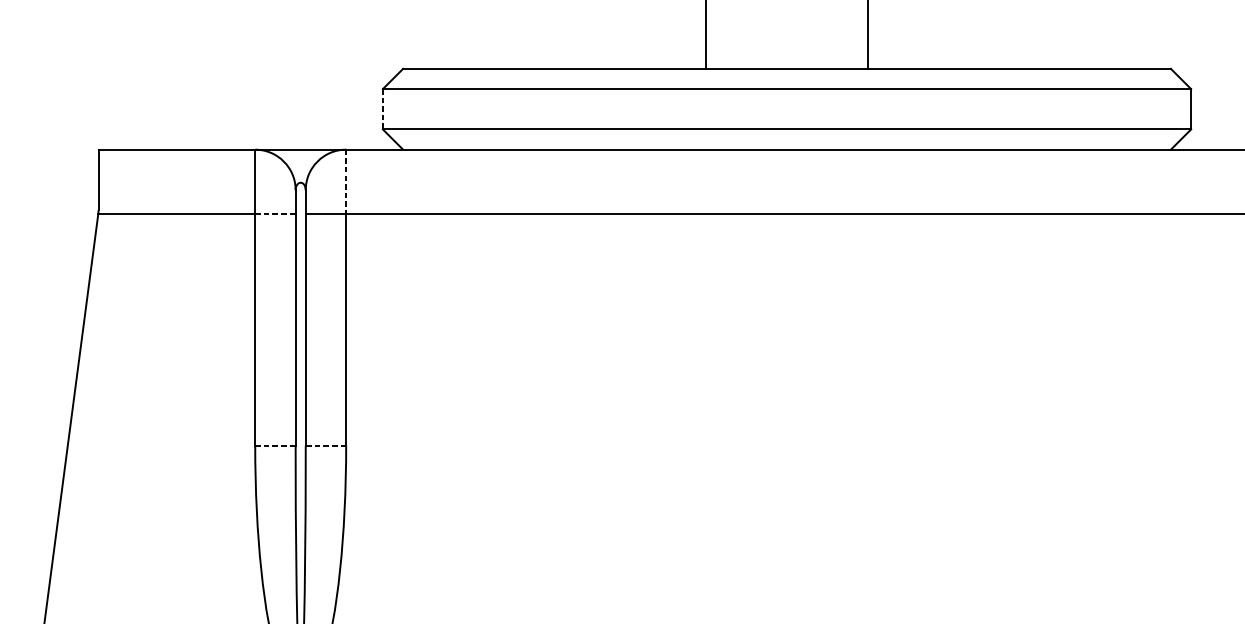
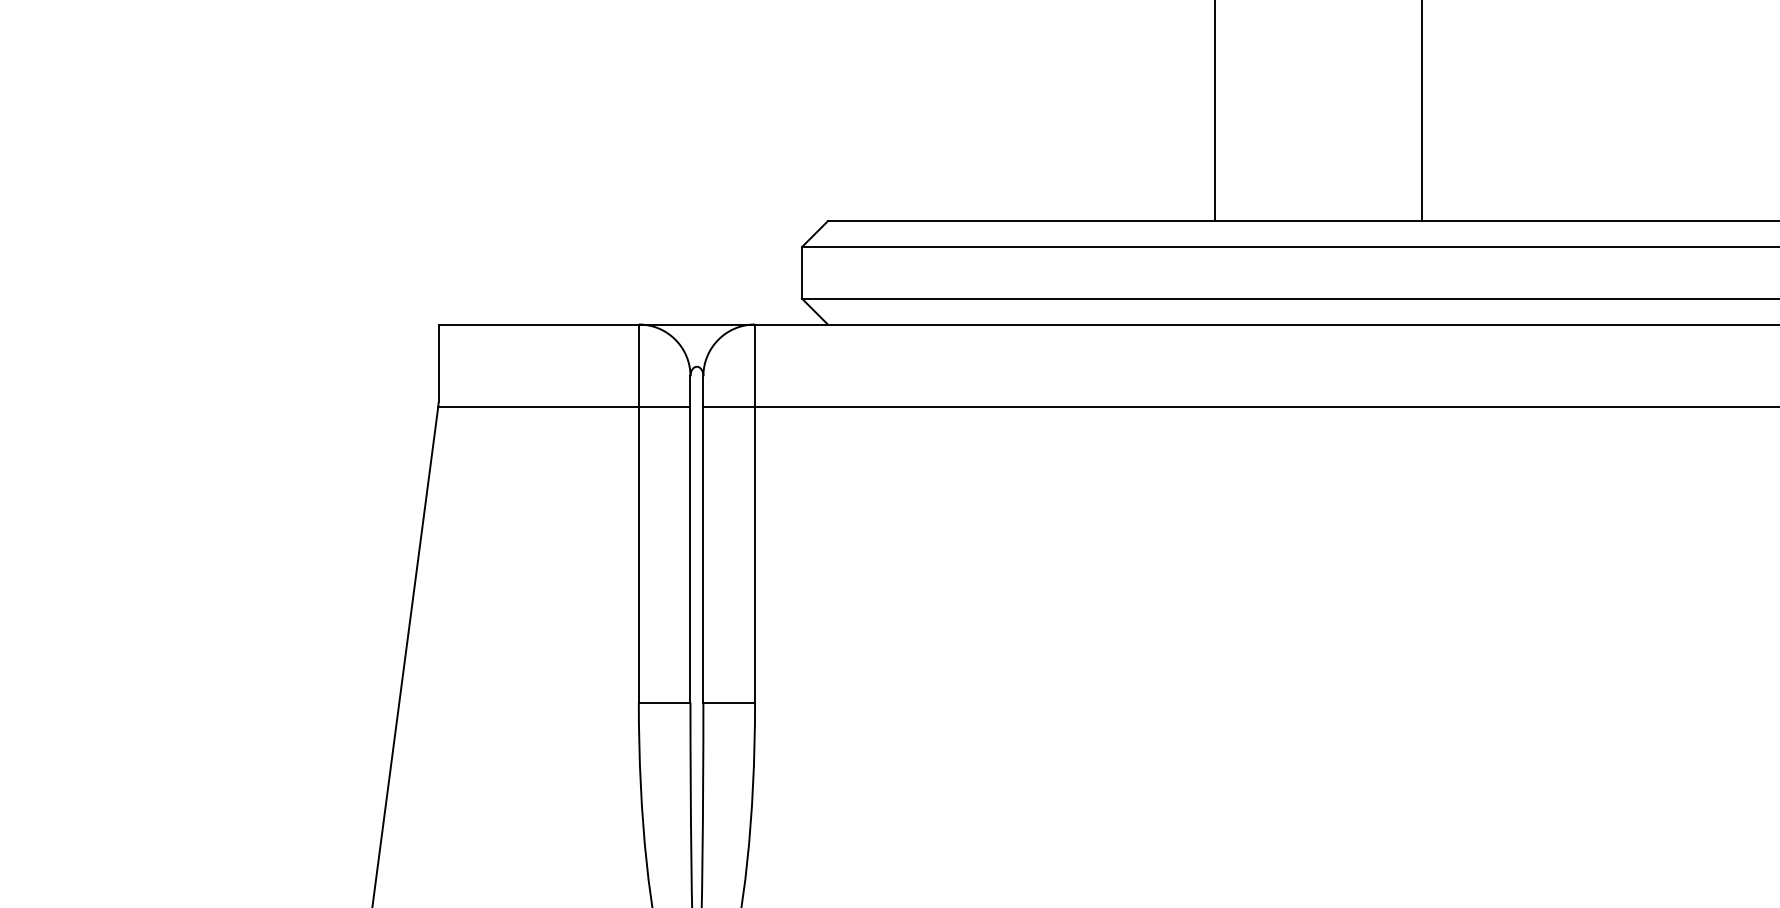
line: (383, 108) -> (802, 272), dashed -> solid
line: (346, 182) -> (755, 366), dashed -> solid
line: (275, 214) -> (664, 407), dashed -> solid
line: (275, 445) -> (664, 702), dashed -> solid
line: (326, 445) -> (729, 702), dashed -> solid

